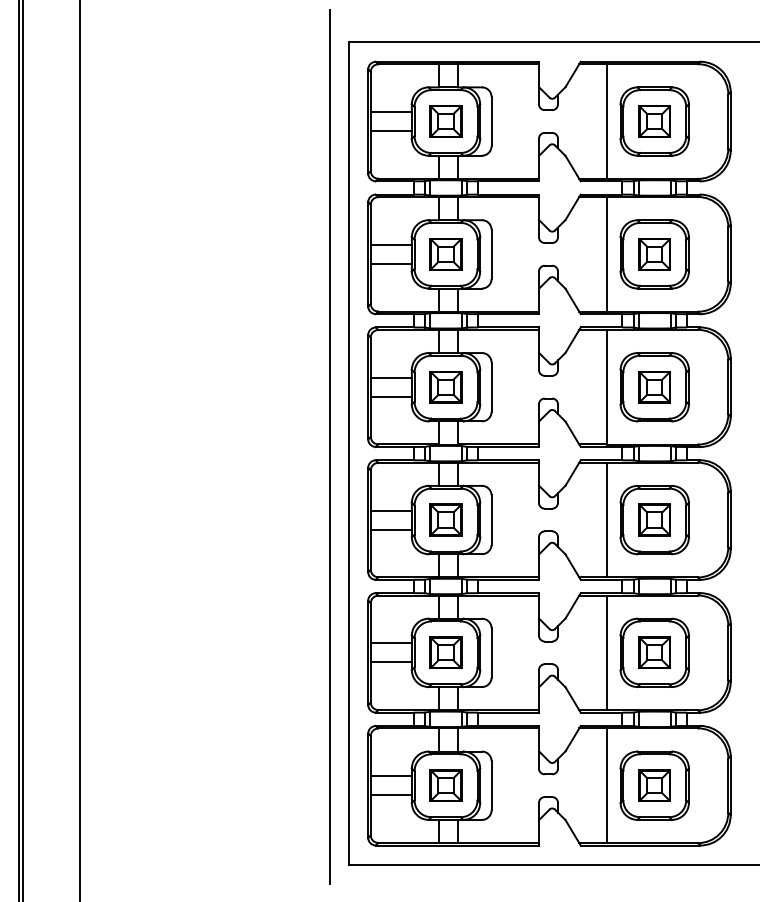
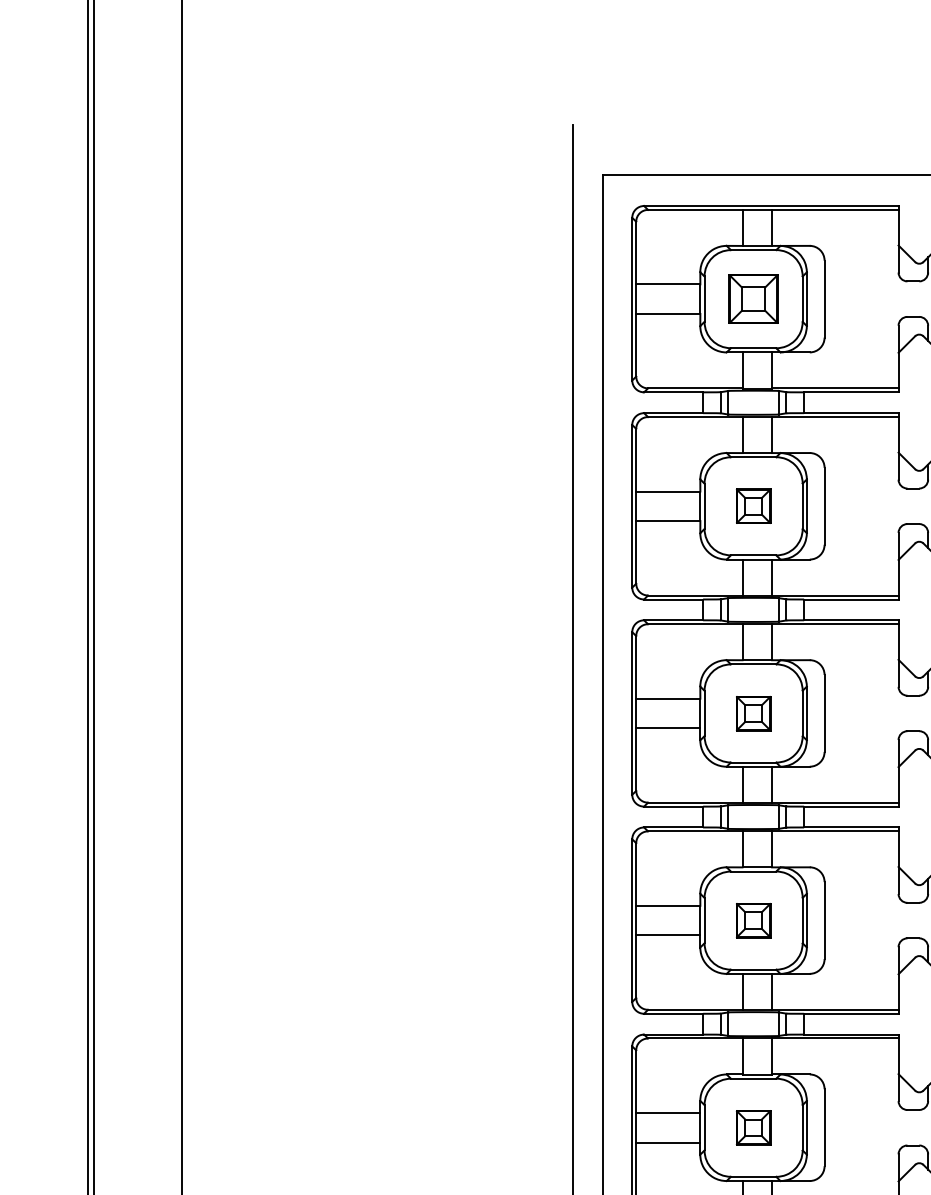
part: (445, 254) -> (752, 506), size x0.7
part: (445, 387) -> (752, 713), size x0.7
part: (445, 519) -> (752, 919), size x0.7
part: (445, 652) -> (752, 1127), size x0.7

